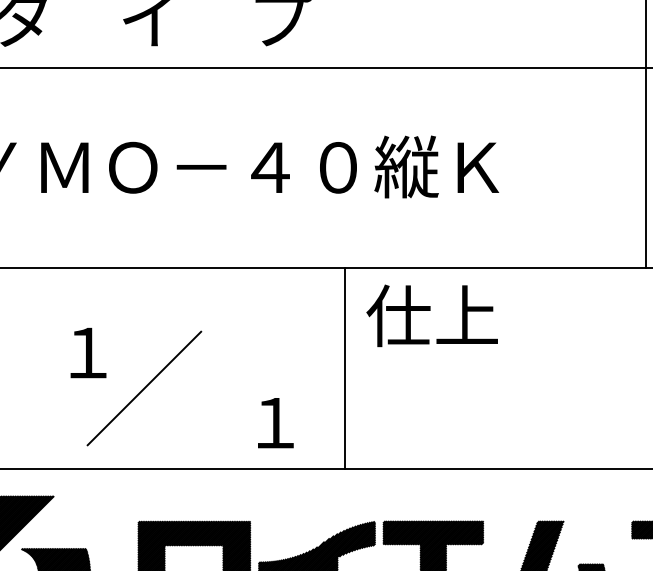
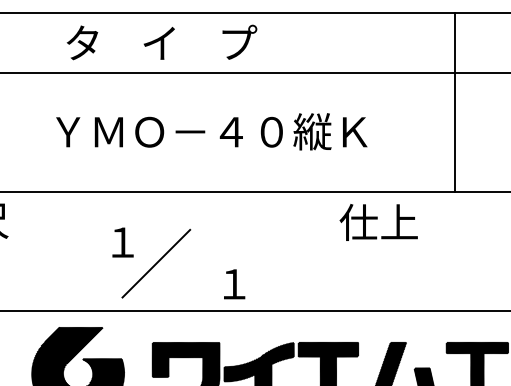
text: (431, 315) -> (378, 222), moved
line: (344, 367) -> (275, 251), removed

